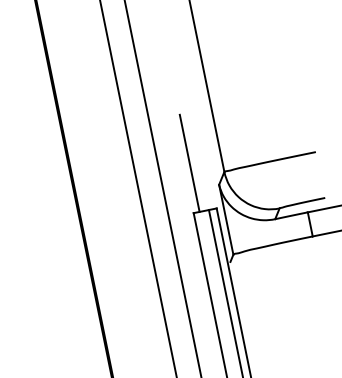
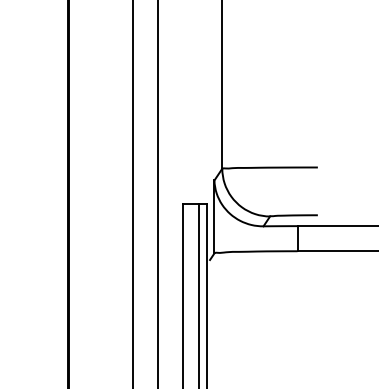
line: (189, 162) -> (189, 152), removed

